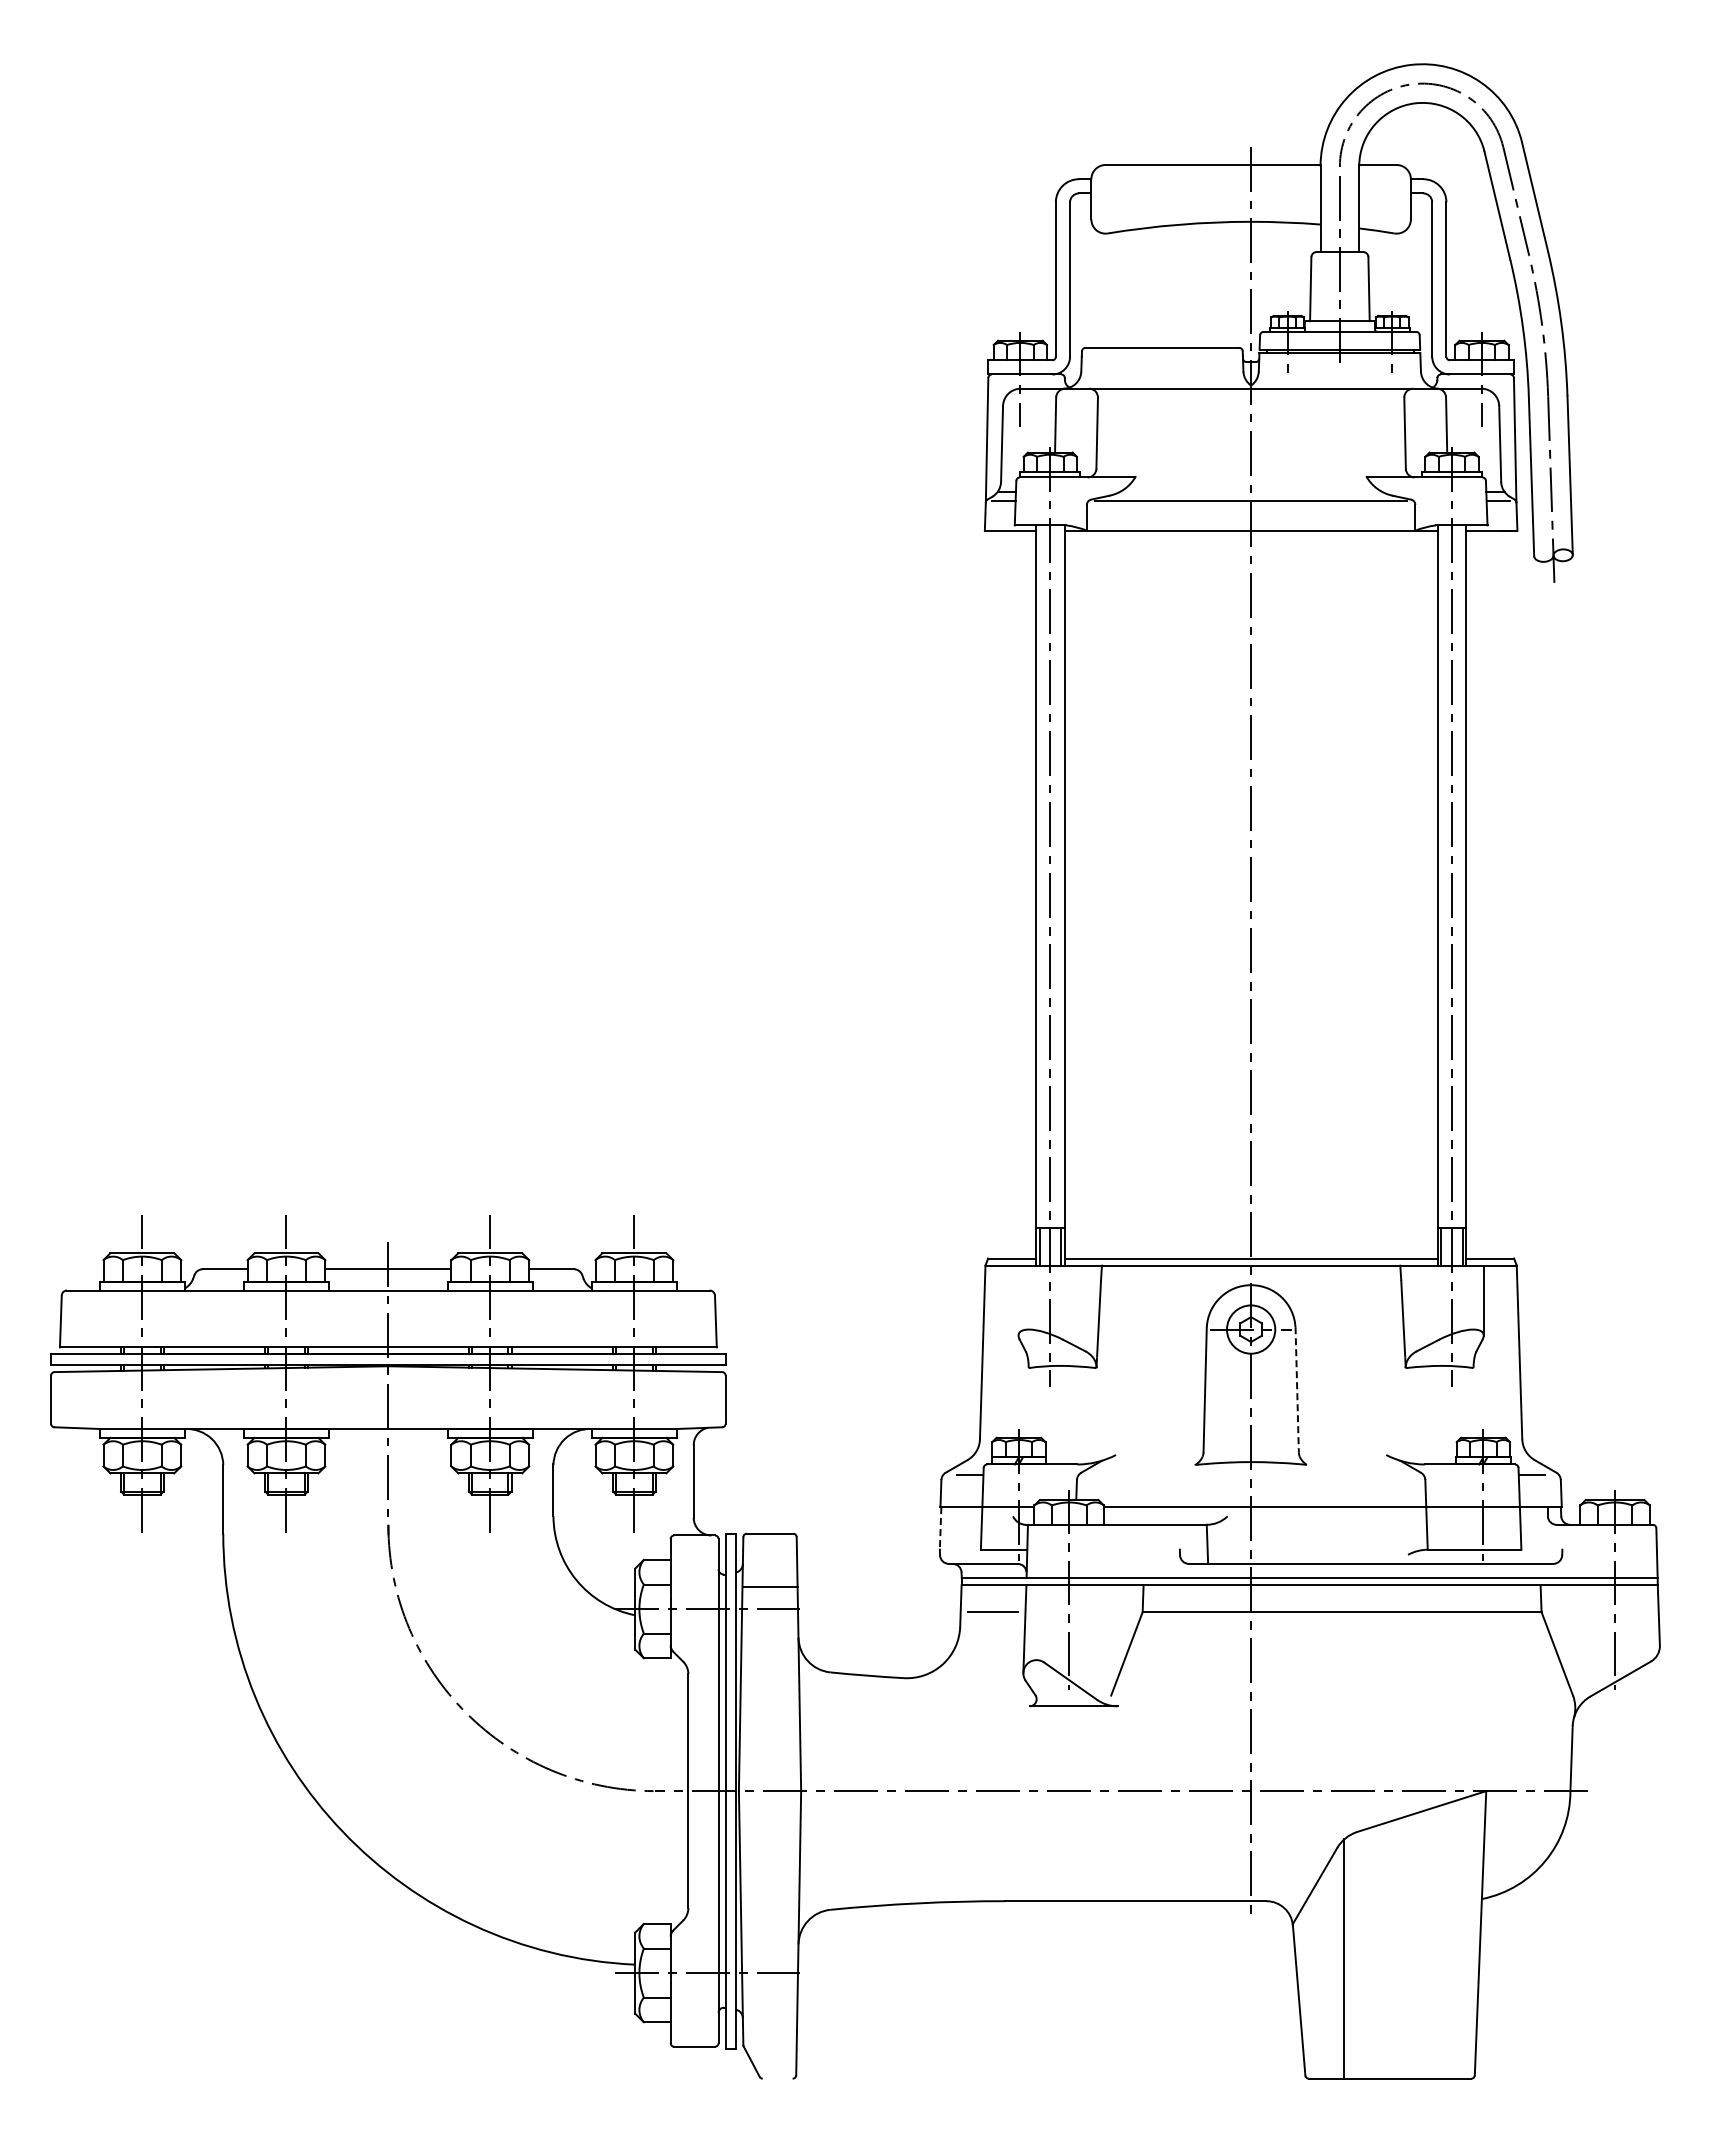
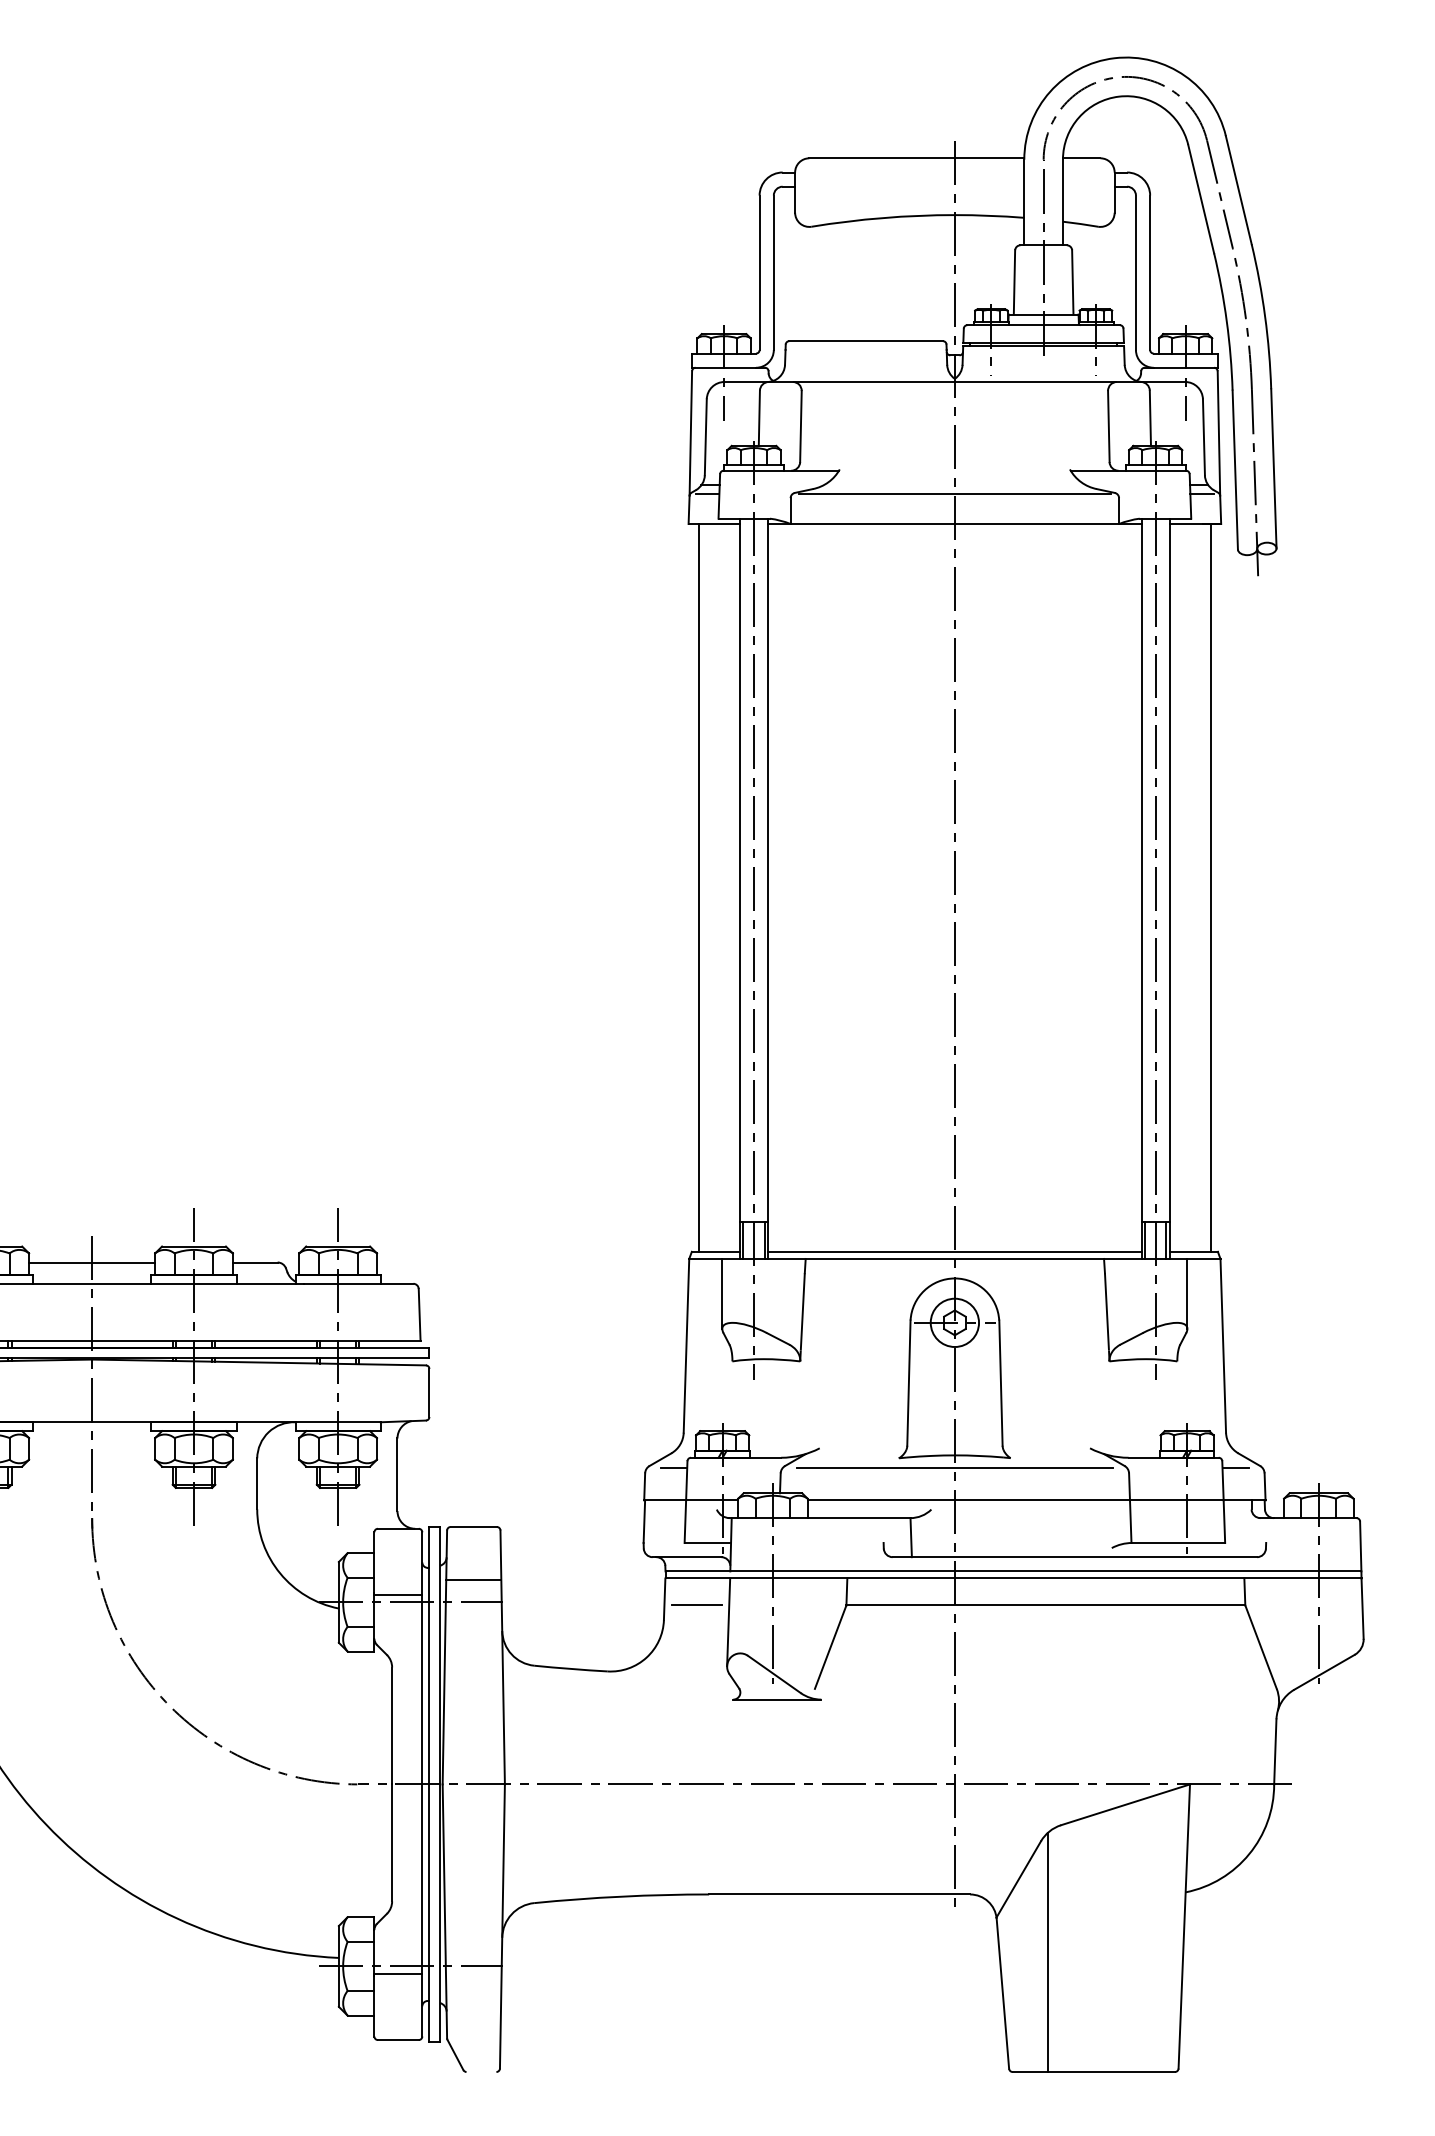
line: (995, 894) -> (699, 887), added
line: (1506, 894) -> (1210, 887), added
line: (1018, 1300) -> (722, 1293), added
line: (1297, 1389) -> (1001, 1382), dashed -> solid
line: (1251, 1475) -> (955, 1468), added
line: (940, 1528) -> (644, 1521), dashed -> solid
line: (694, 1601) -> (398, 1594), added
line: (694, 1980) -> (398, 1973), added

